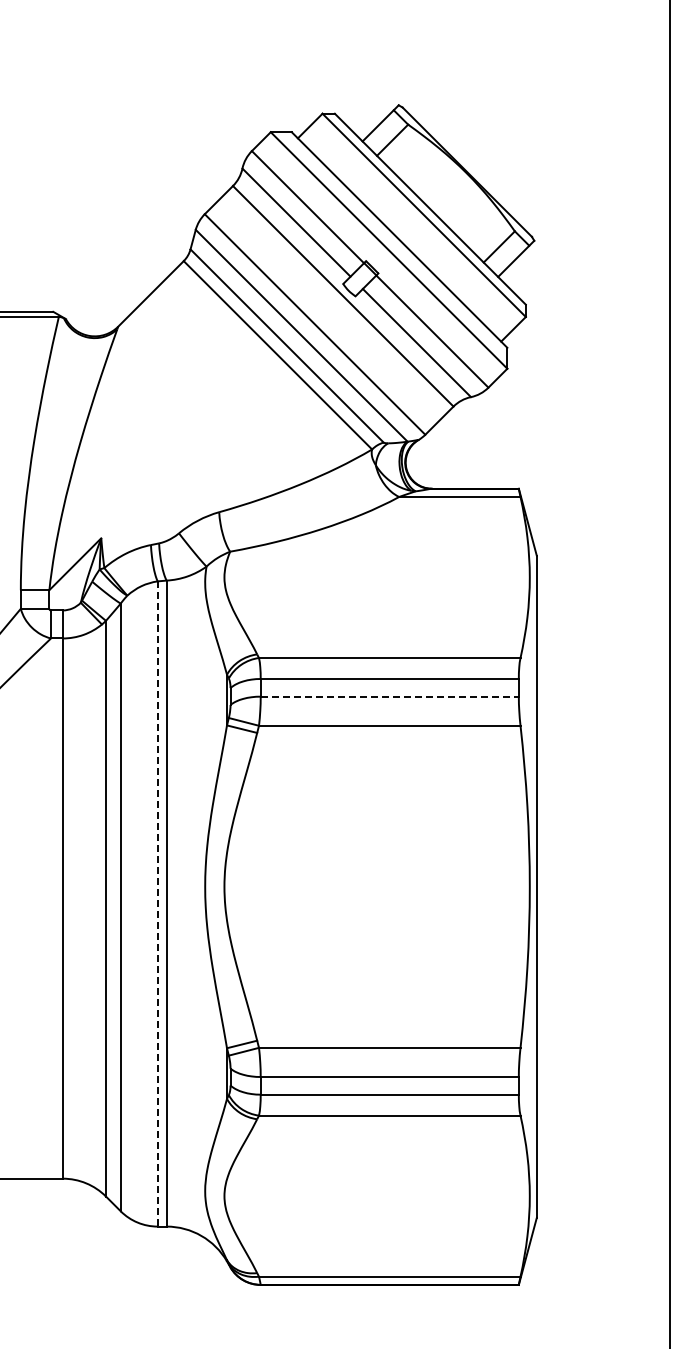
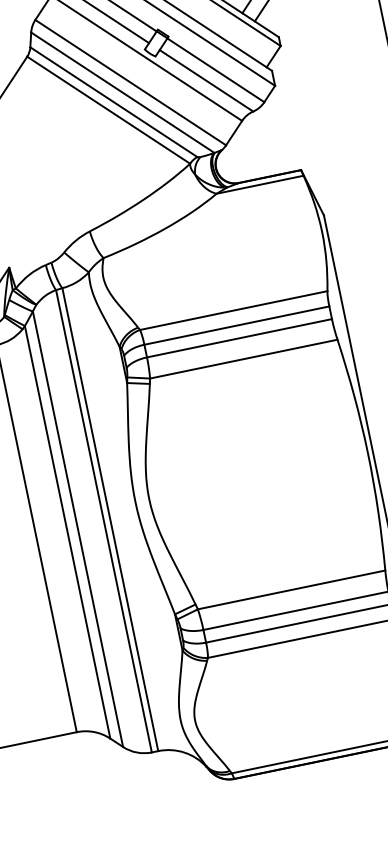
line: (390, 696) -> (239, 338), dashed -> solid
line: (157, 904) -> (103, 521), dashed -> solid

